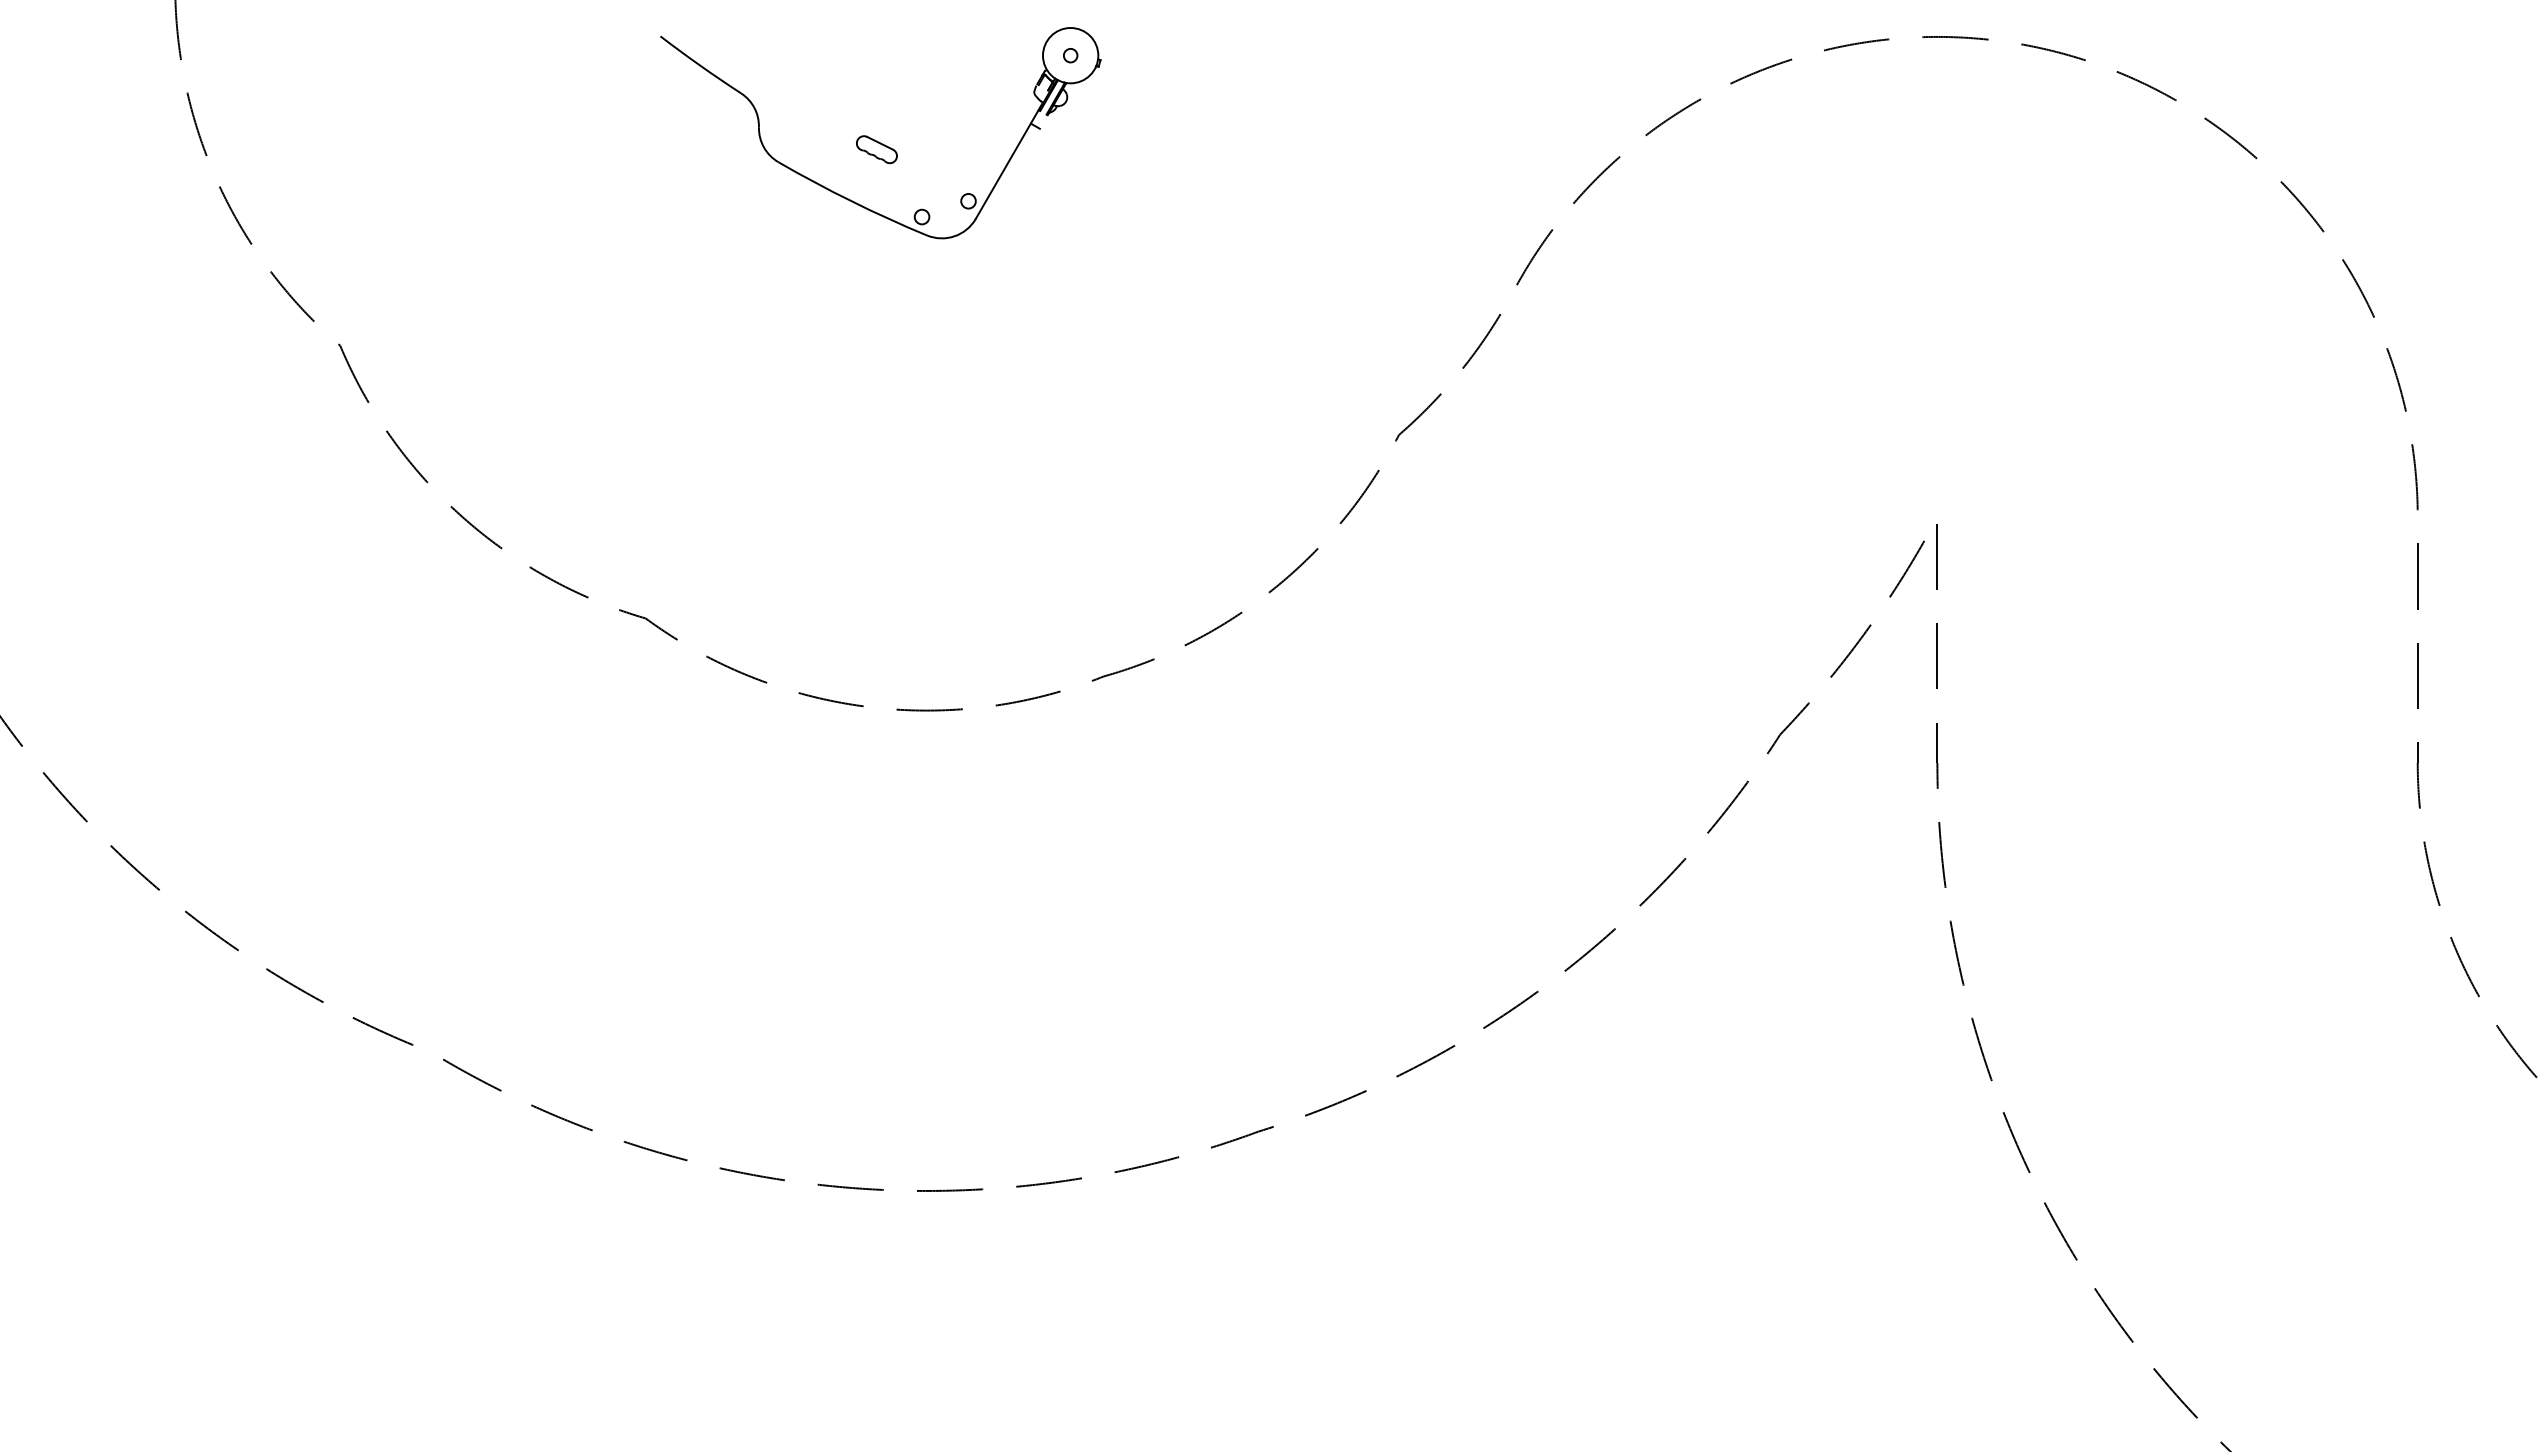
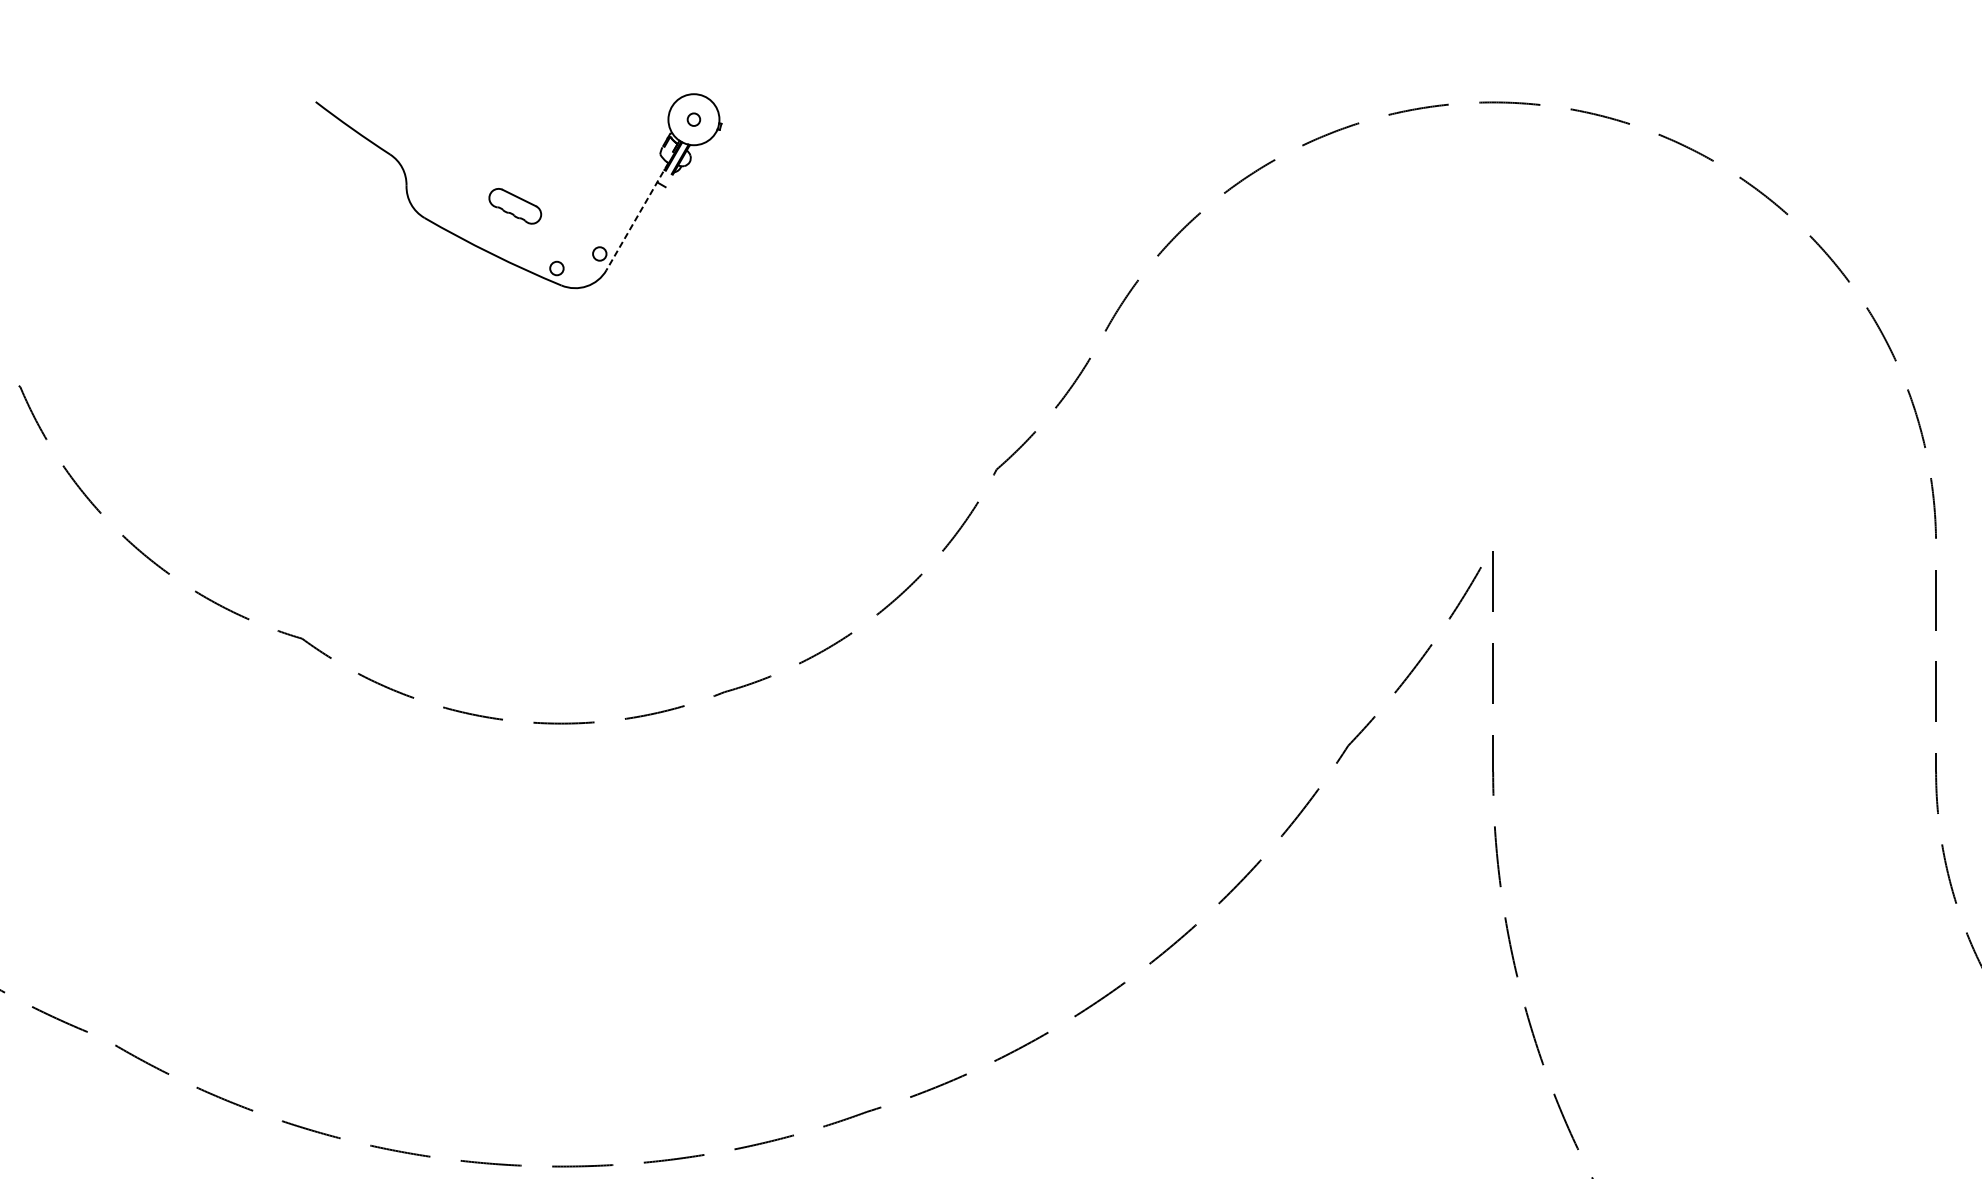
part: (876, 149) -> (514, 206), size x1.4
line: (1009, 161) -> (637, 217), solid -> dashed

